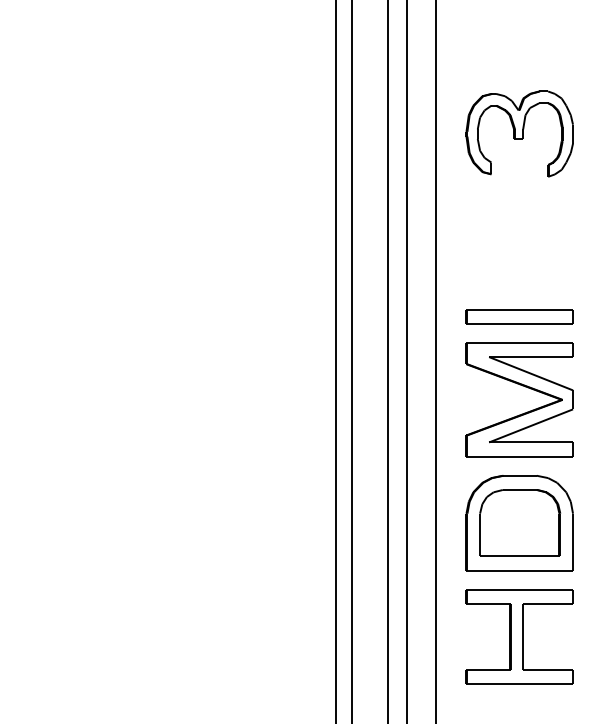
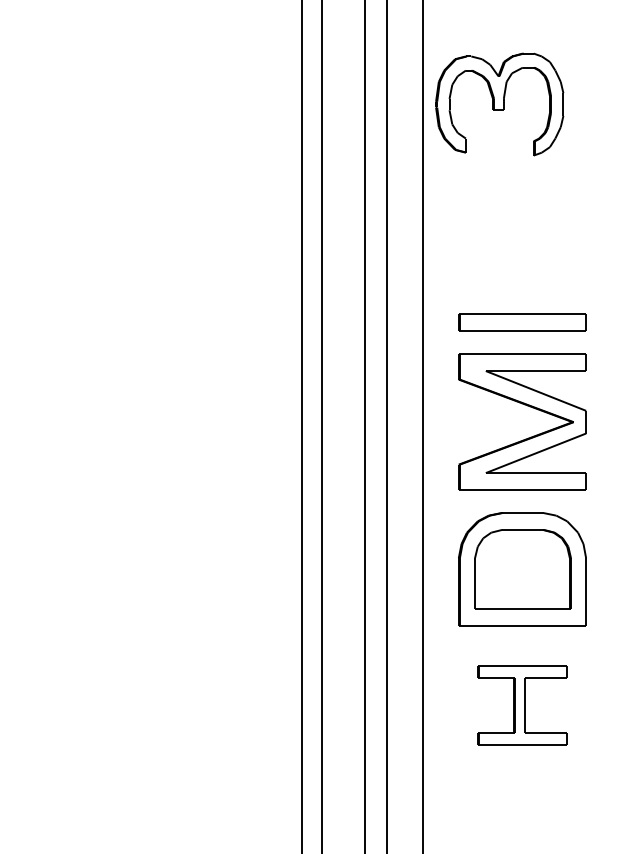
part: (519, 133) -> (499, 103), moved
part: (519, 636) -> (522, 705), size x0.7

